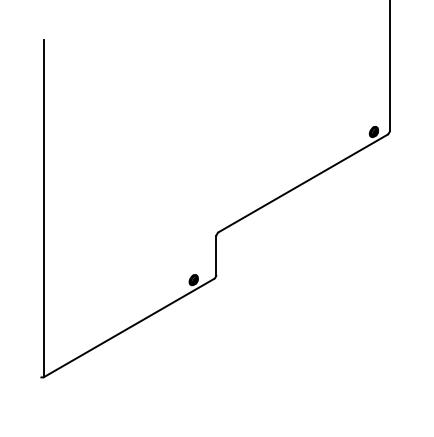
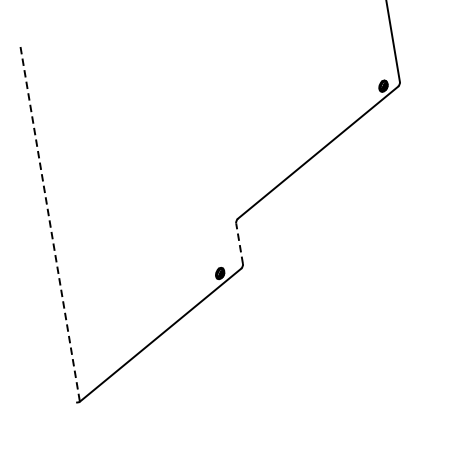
line: (44, 208) -> (50, 224), solid -> dashed
line: (216, 255) -> (239, 243), solid -> dashed

